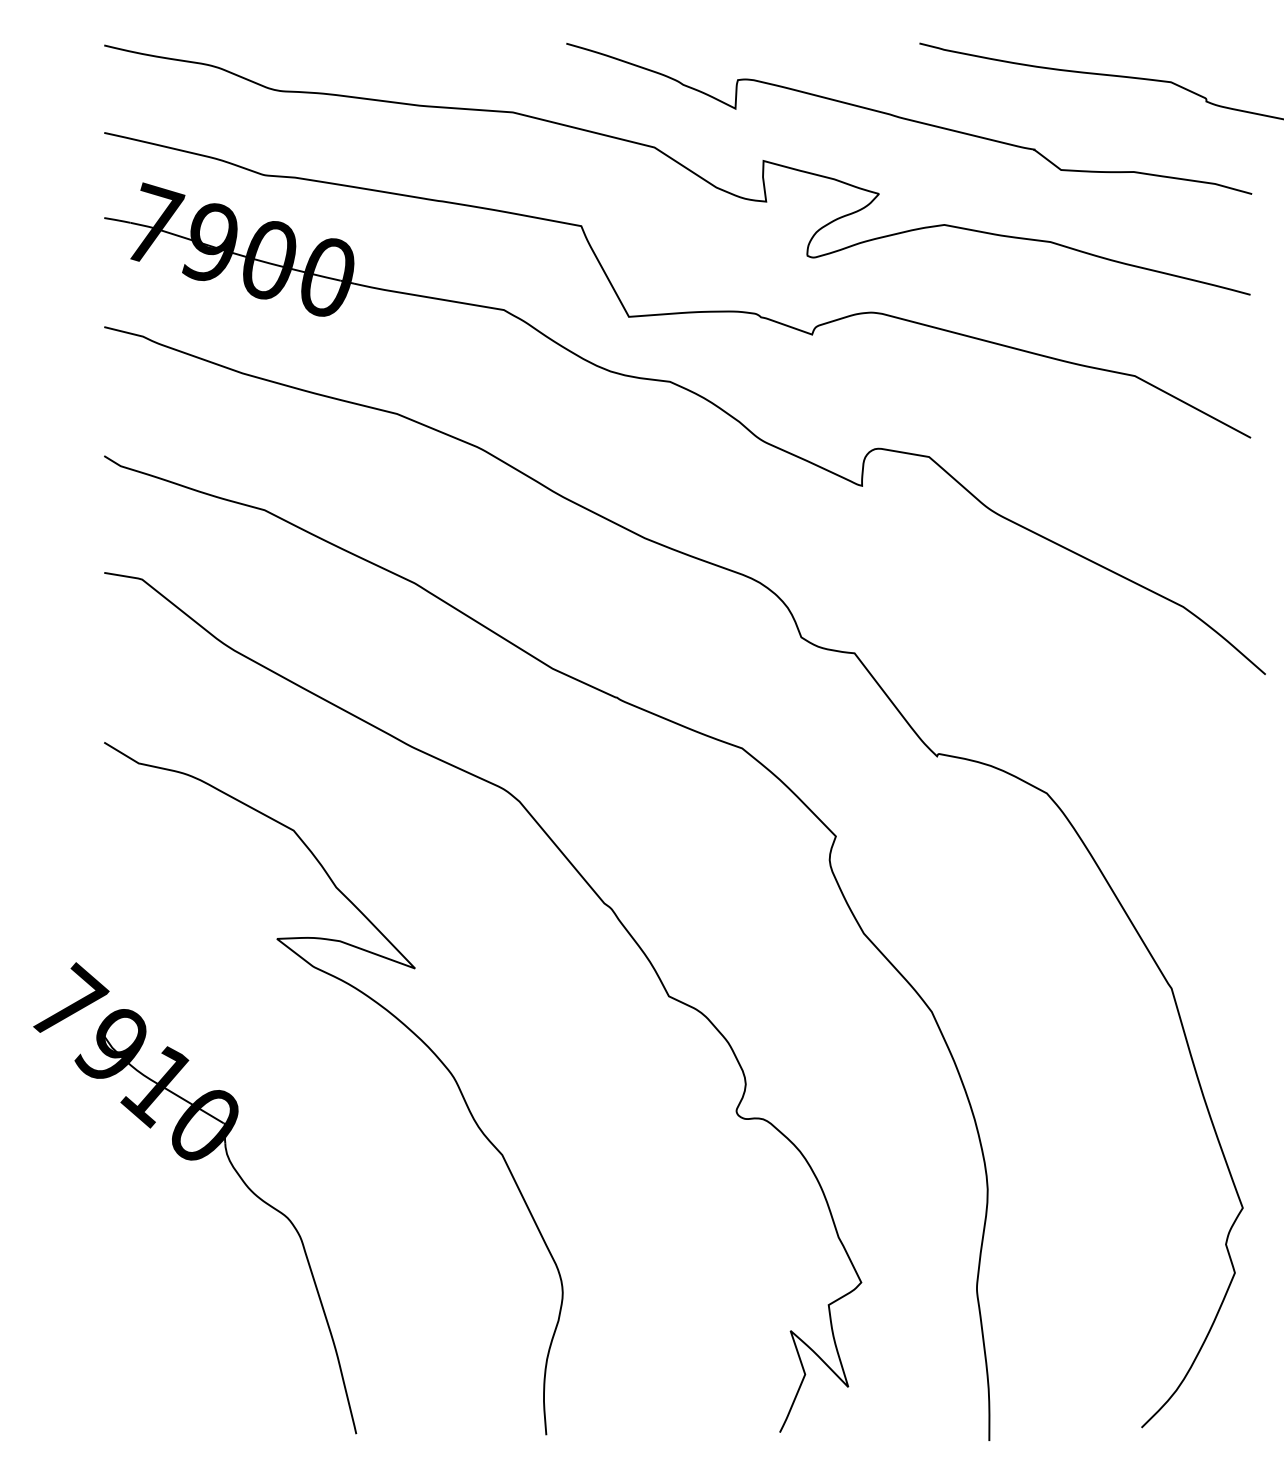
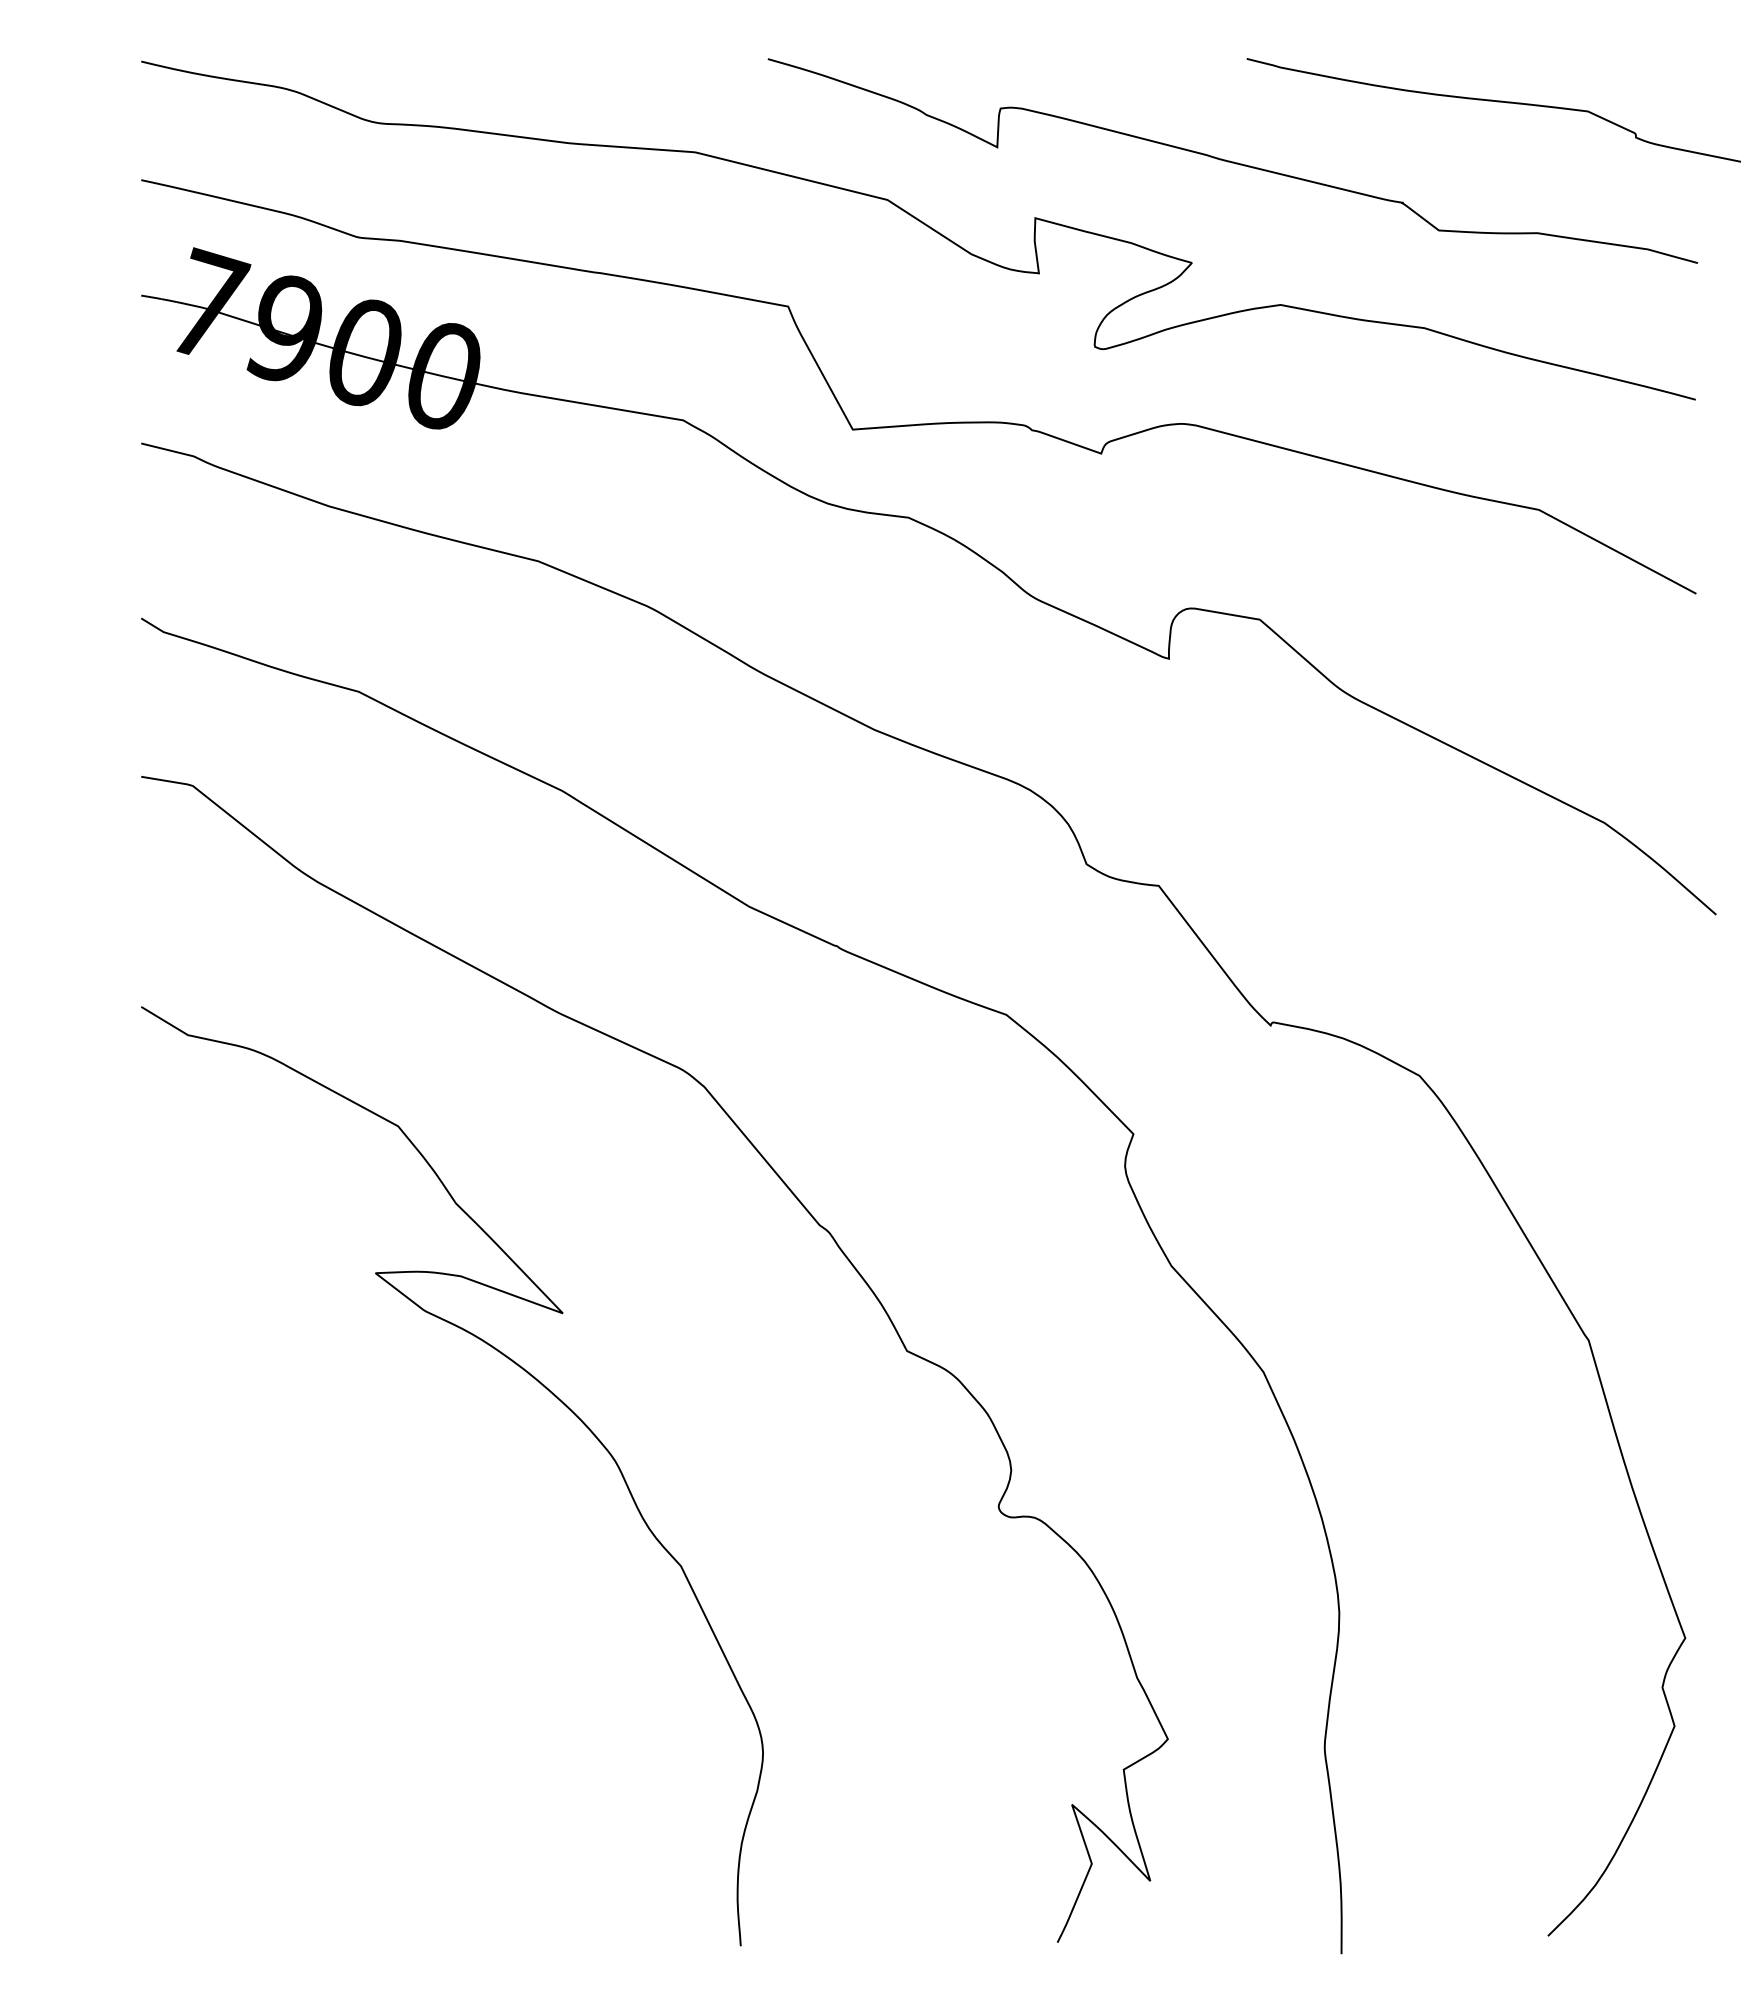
part: (194, 1160) -> (263, 1573), removed

